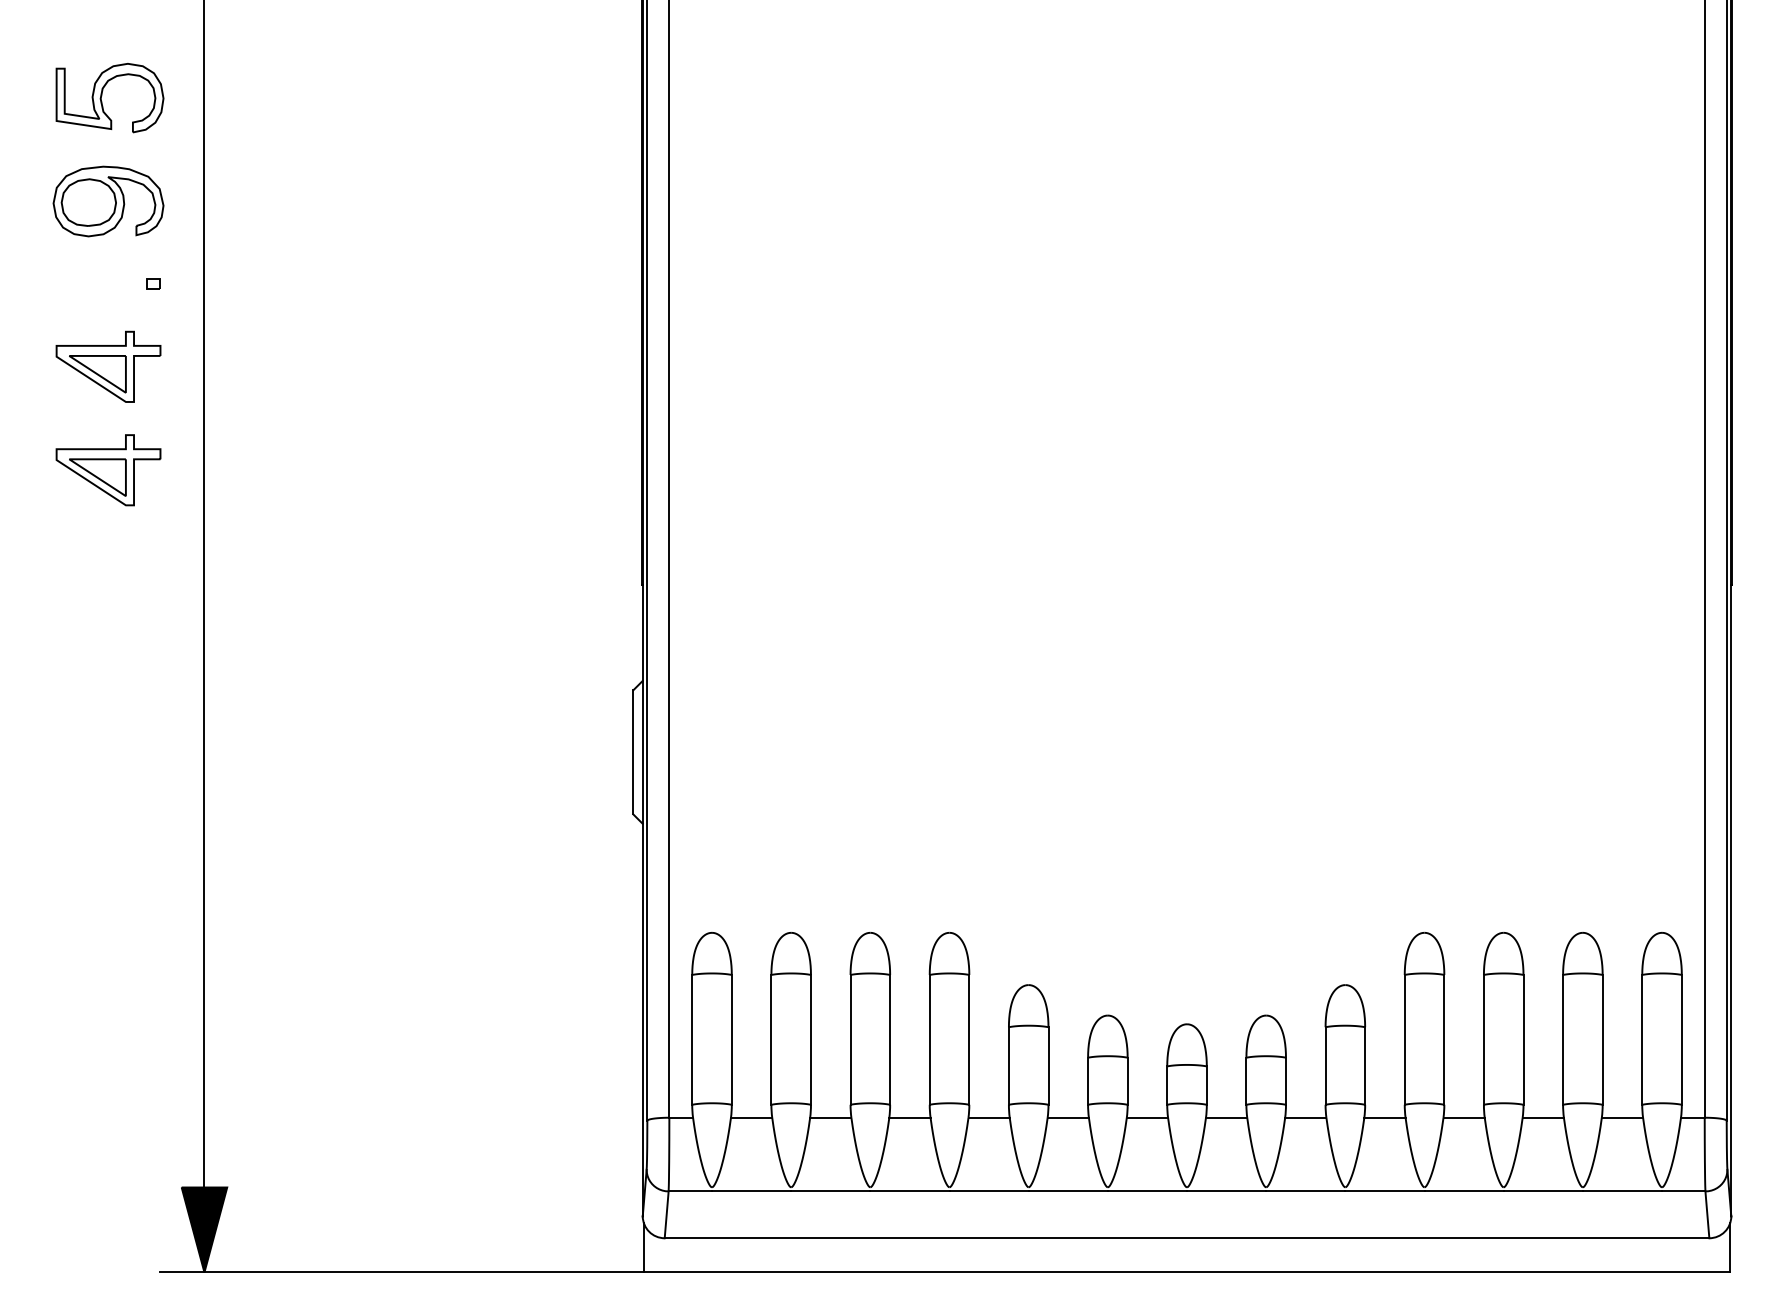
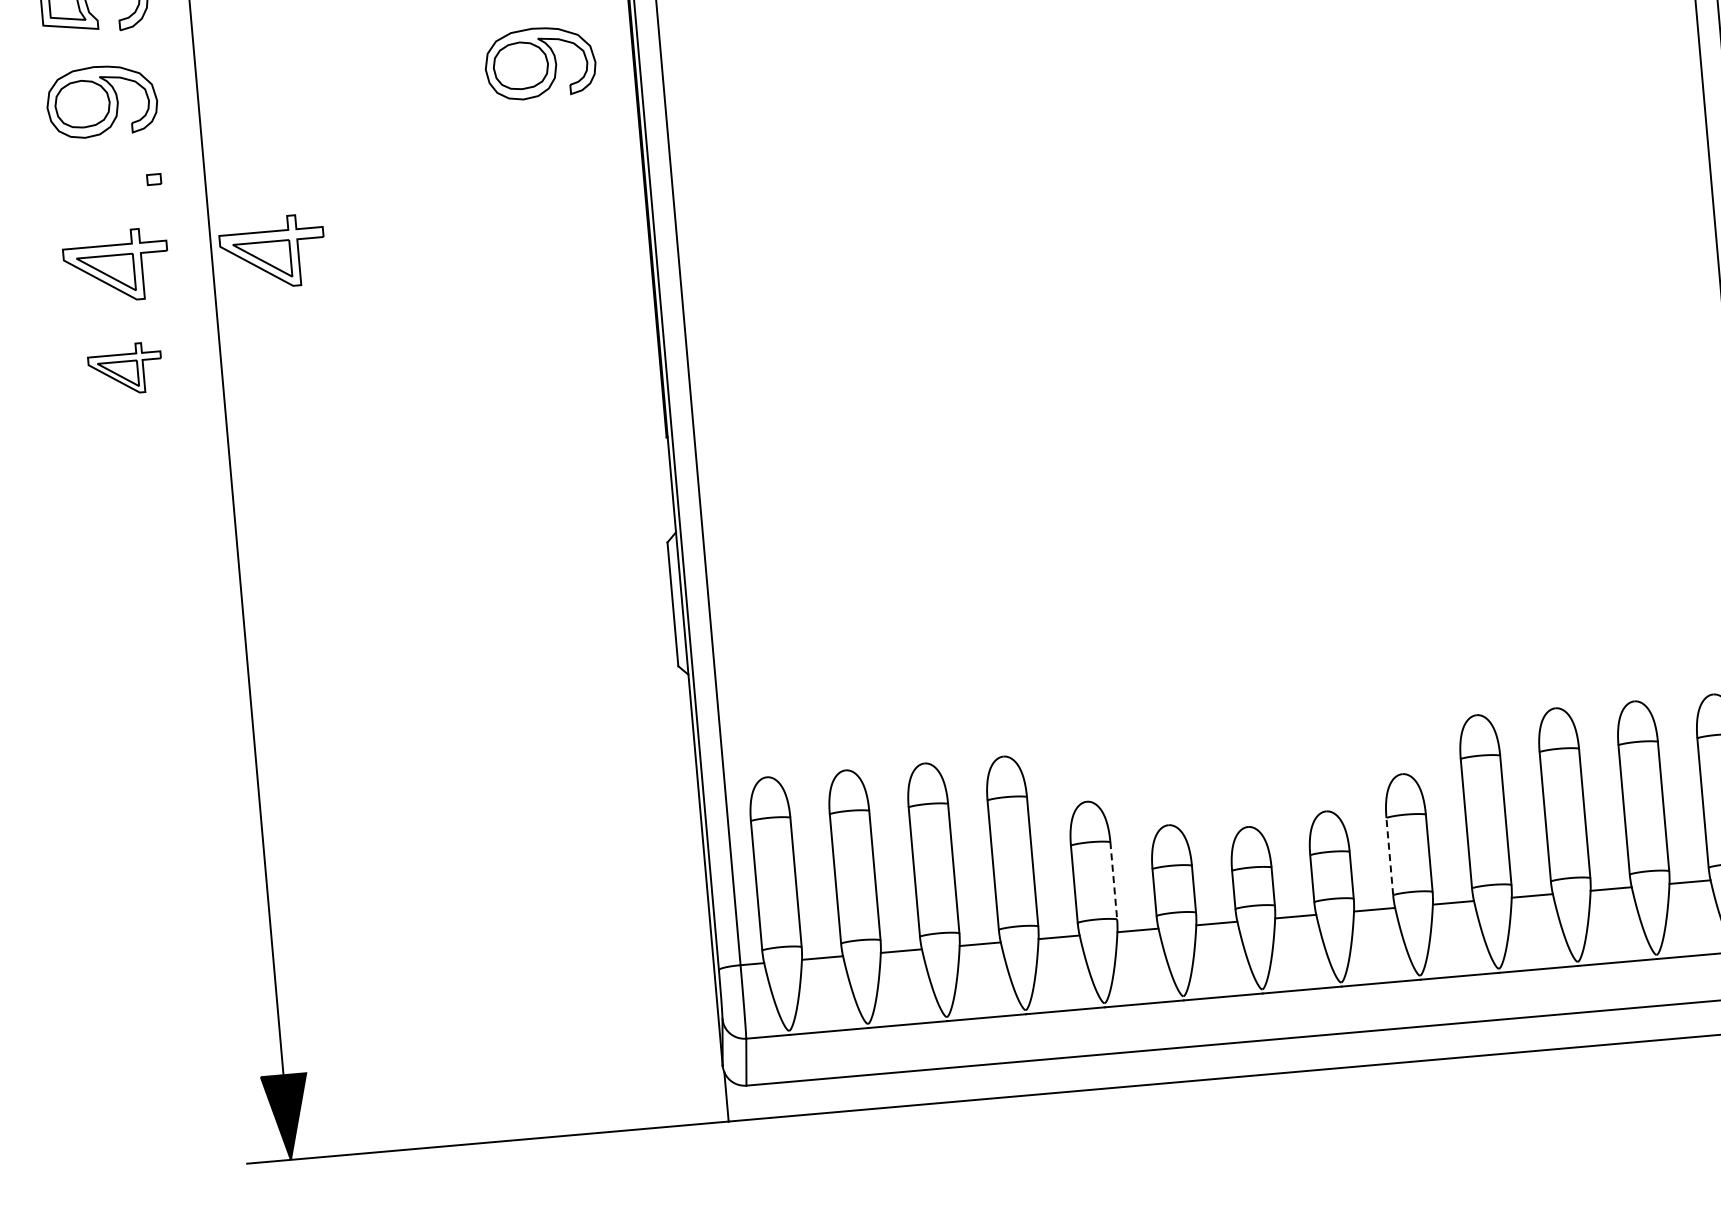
part: (548, 201) -> (540, 62), added
part: (265, 366) -> (272, 252), added
part: (108, 470) -> (125, 369), size x0.7
line: (1048, 1066) -> (1113, 881), solid -> dashed
line: (1325, 1066) -> (1389, 856), solid -> dashed

